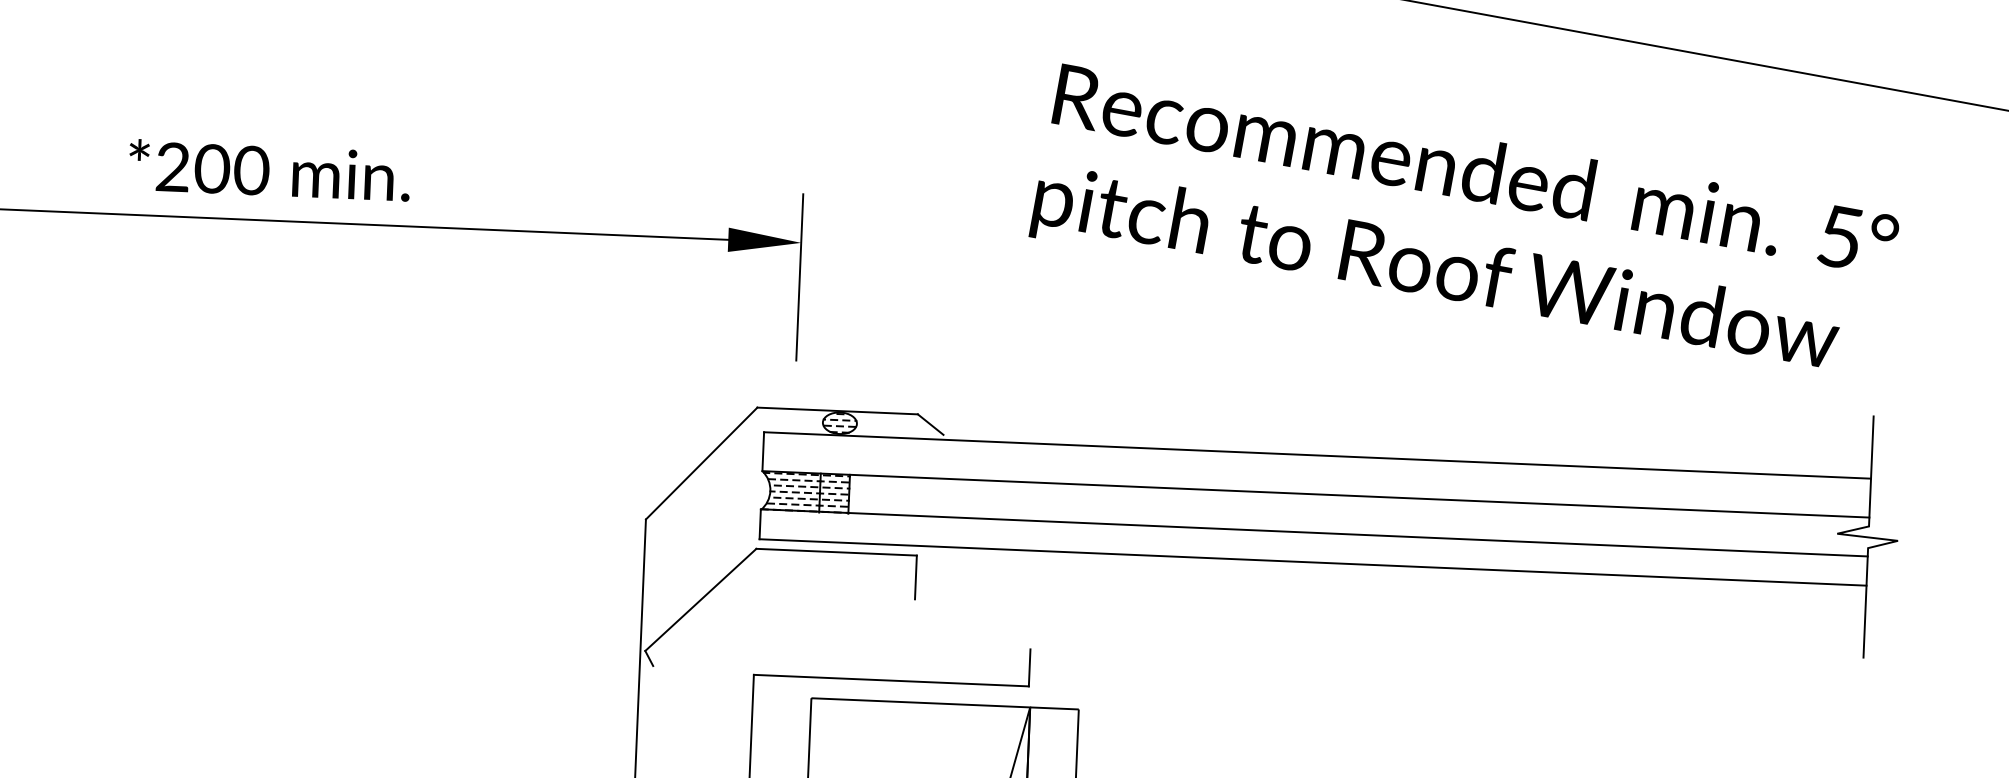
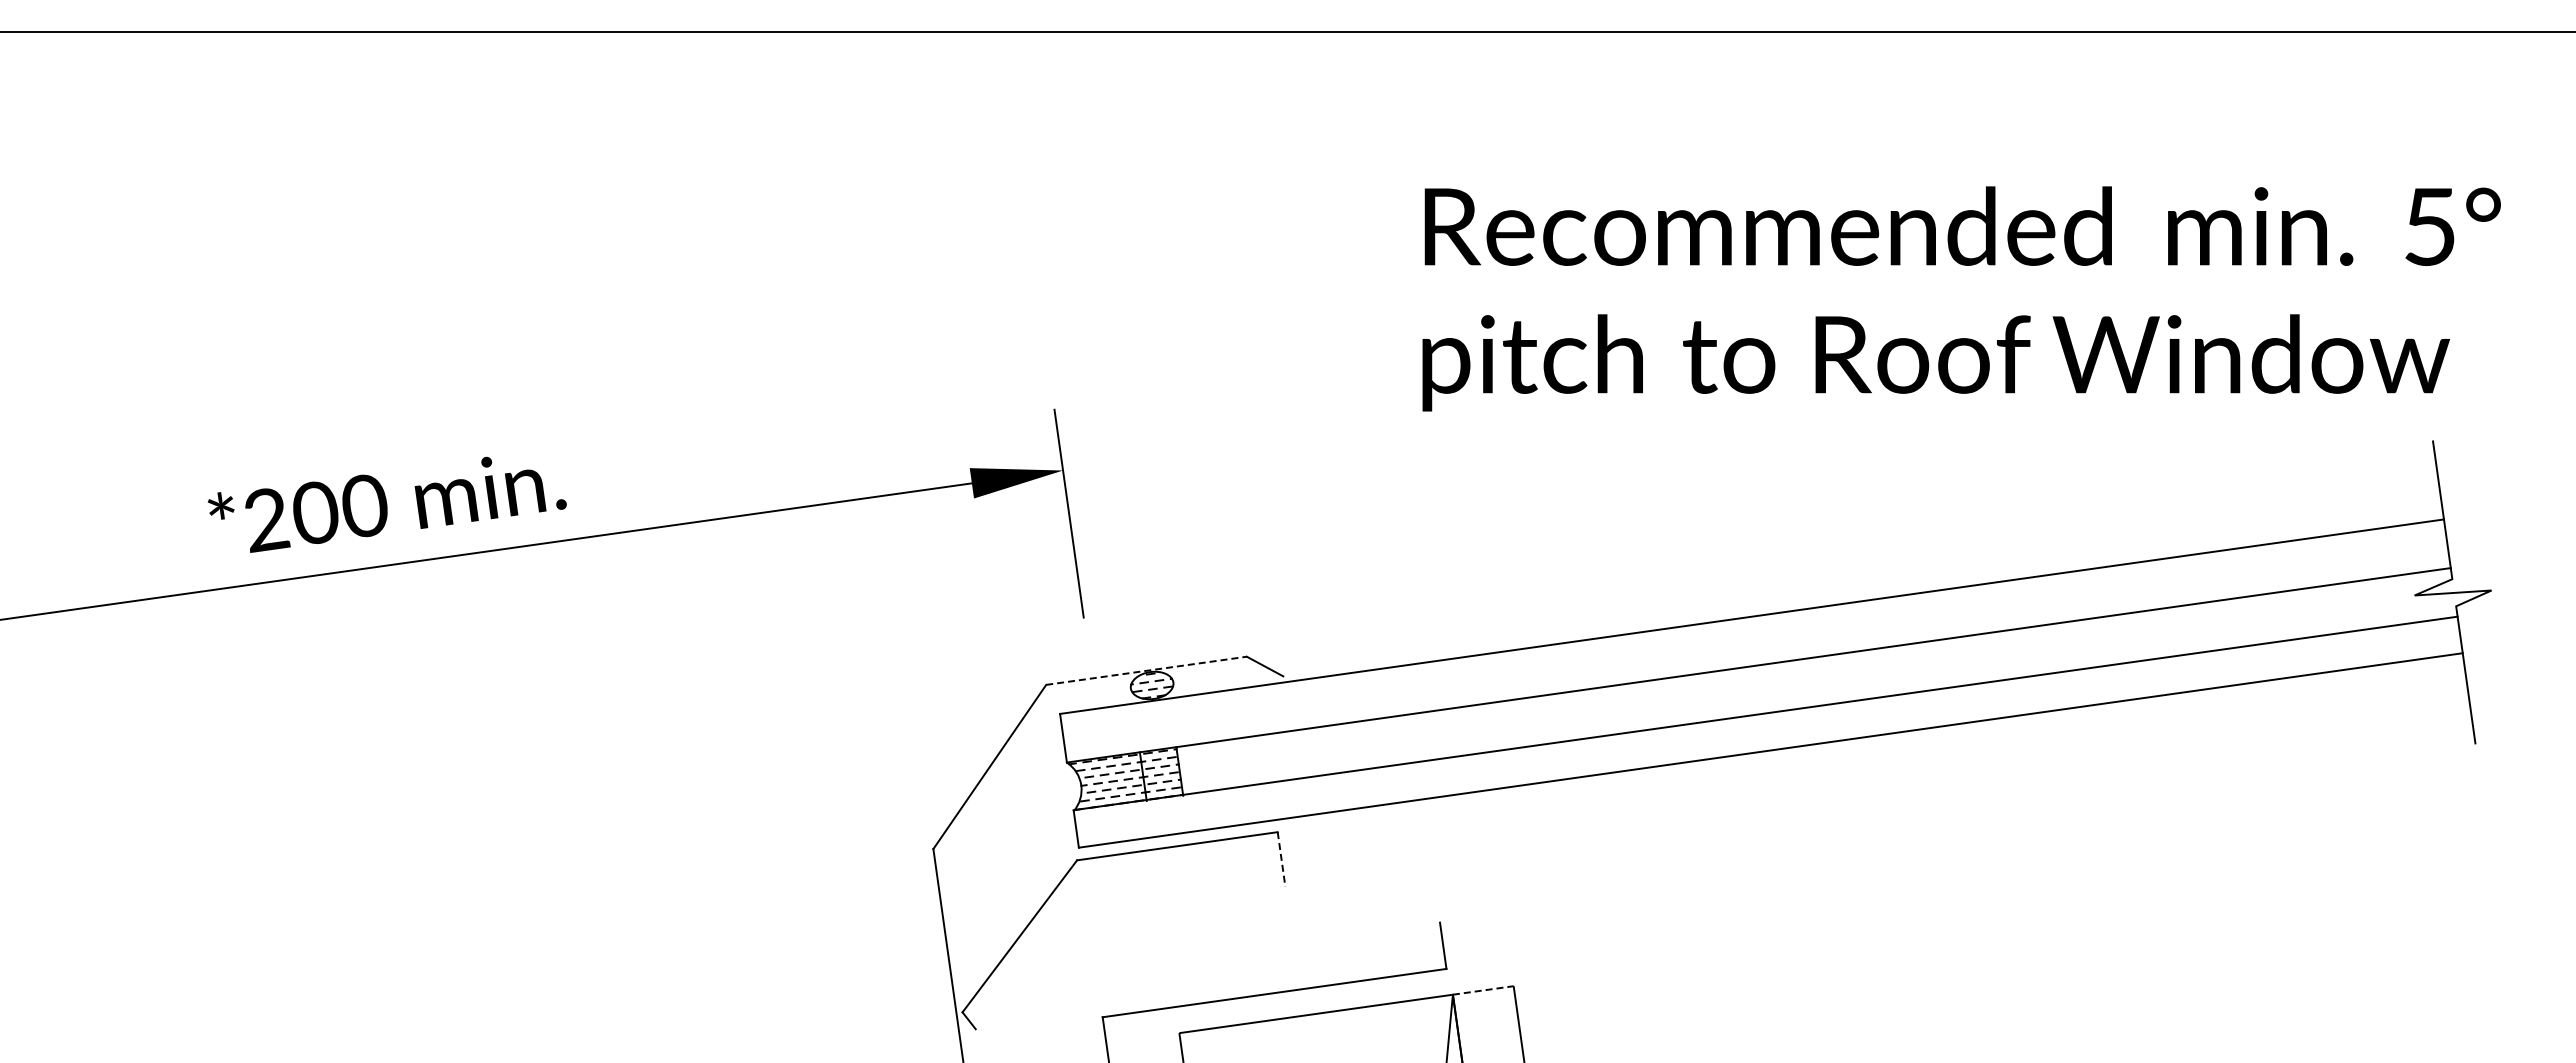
text: (1464, 226) -> (1961, 298), moved
line: (838, 410) -> (1147, 670), solid -> dashed
line: (915, 577) -> (1281, 859), solid -> dashed
line: (1054, 708) -> (1483, 990), solid -> dashed

